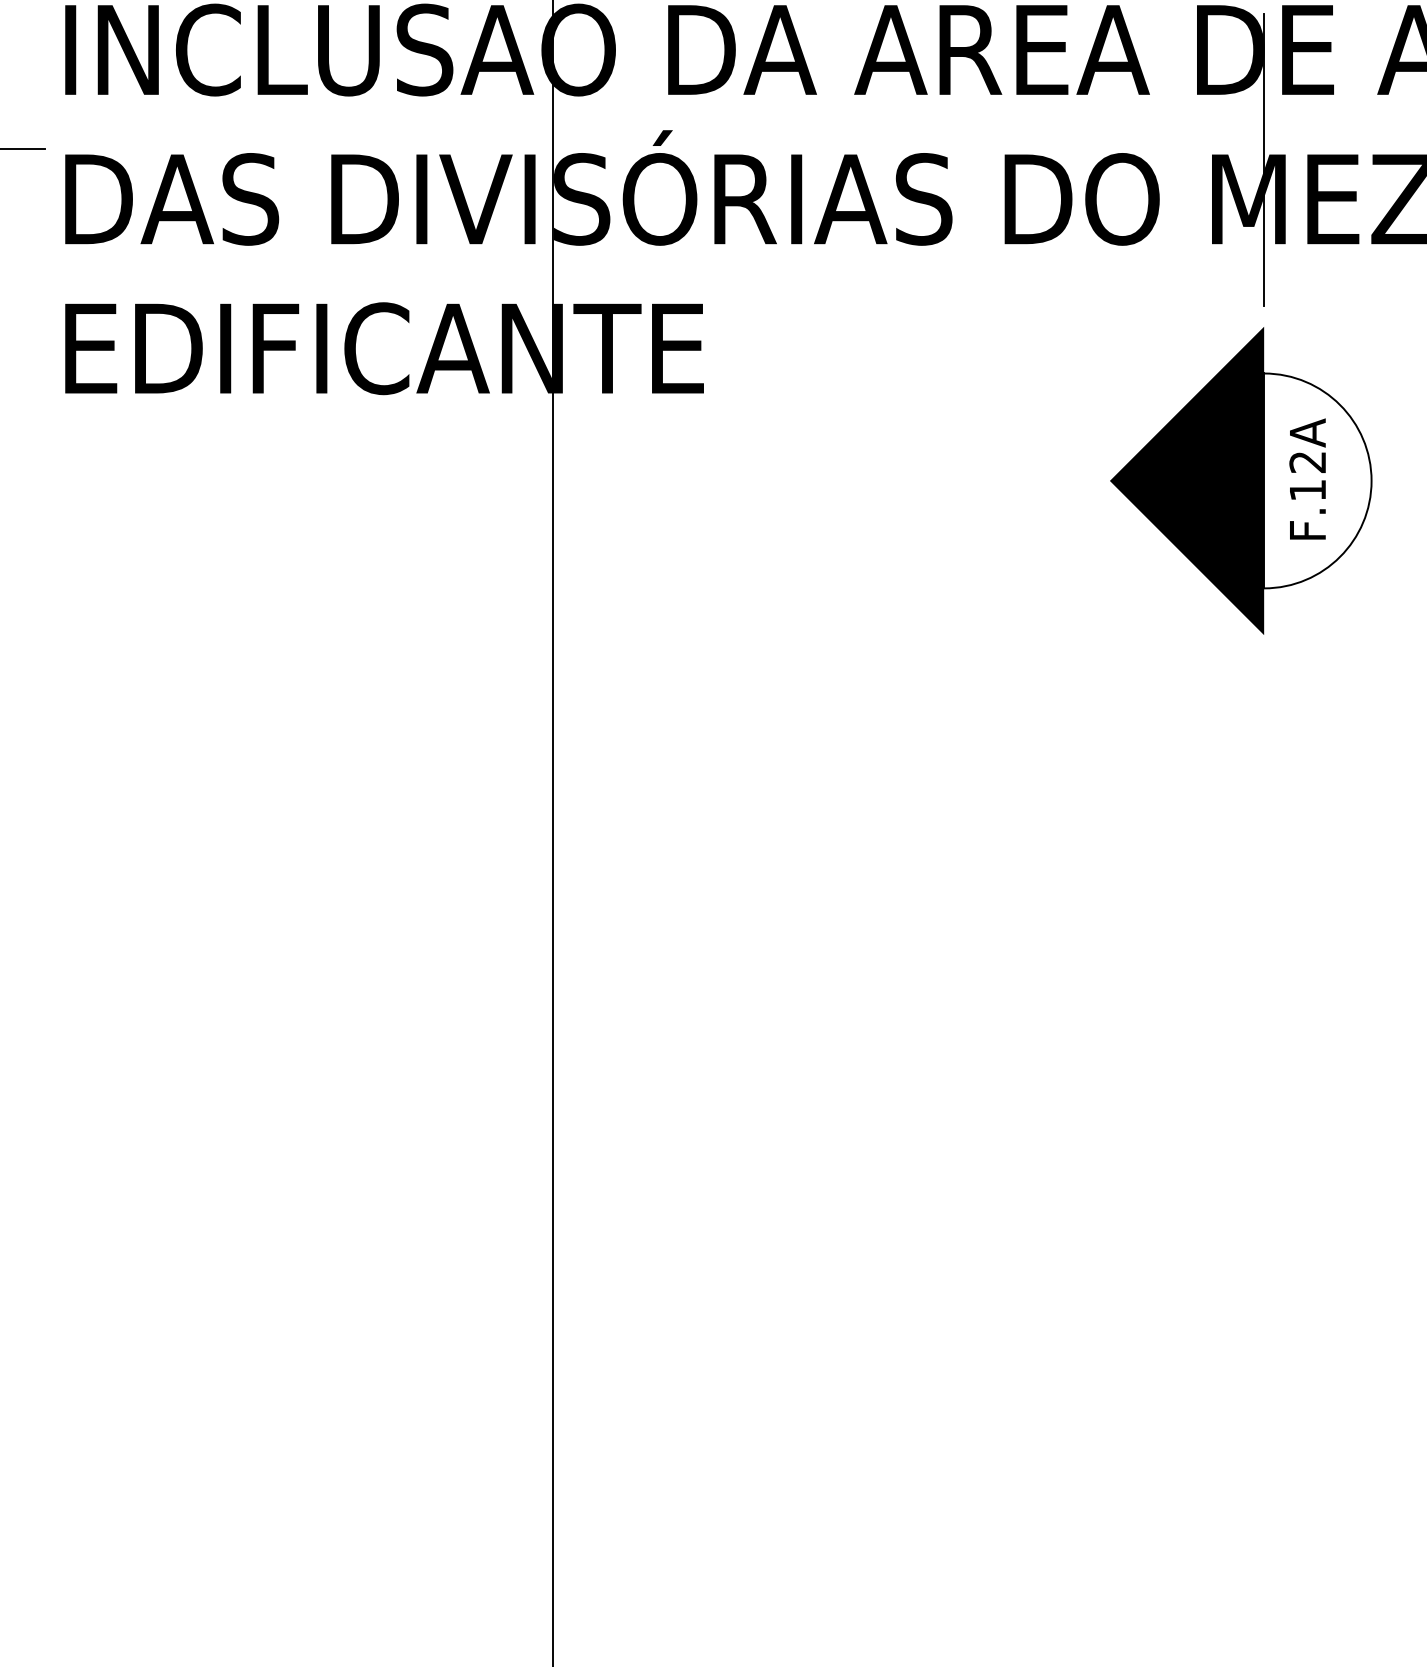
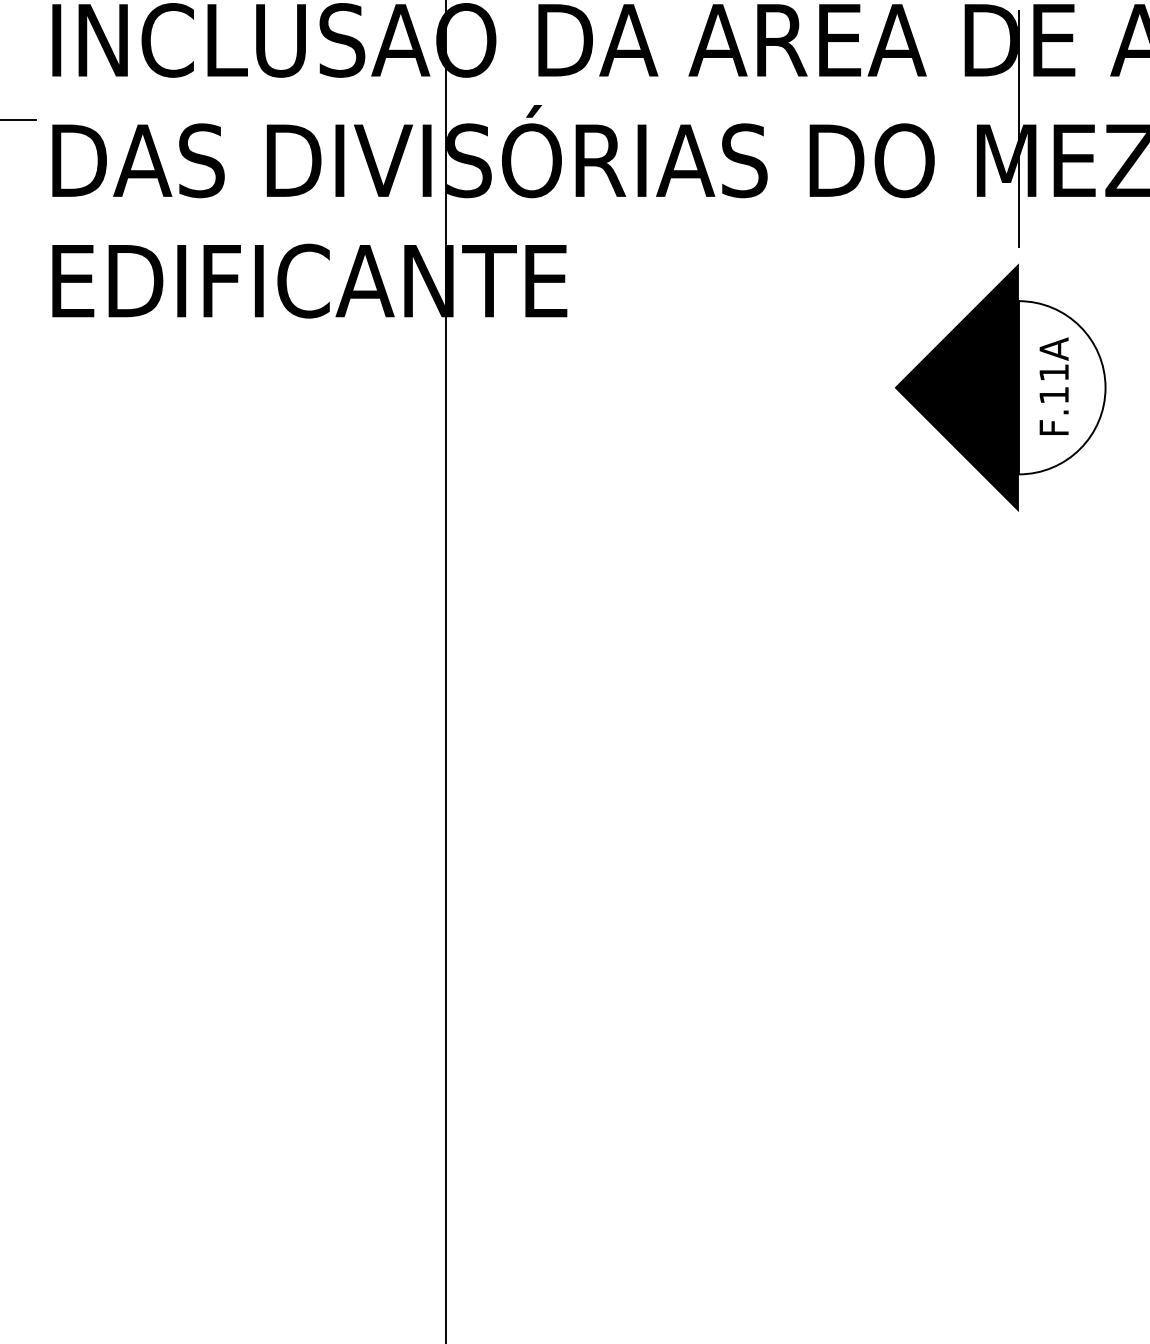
text: (1307, 462) -> (1053, 372), F.12A -> F.11A

